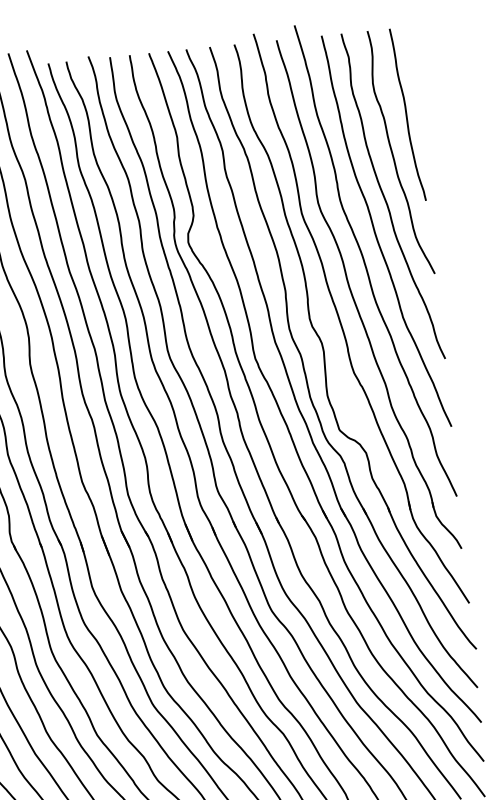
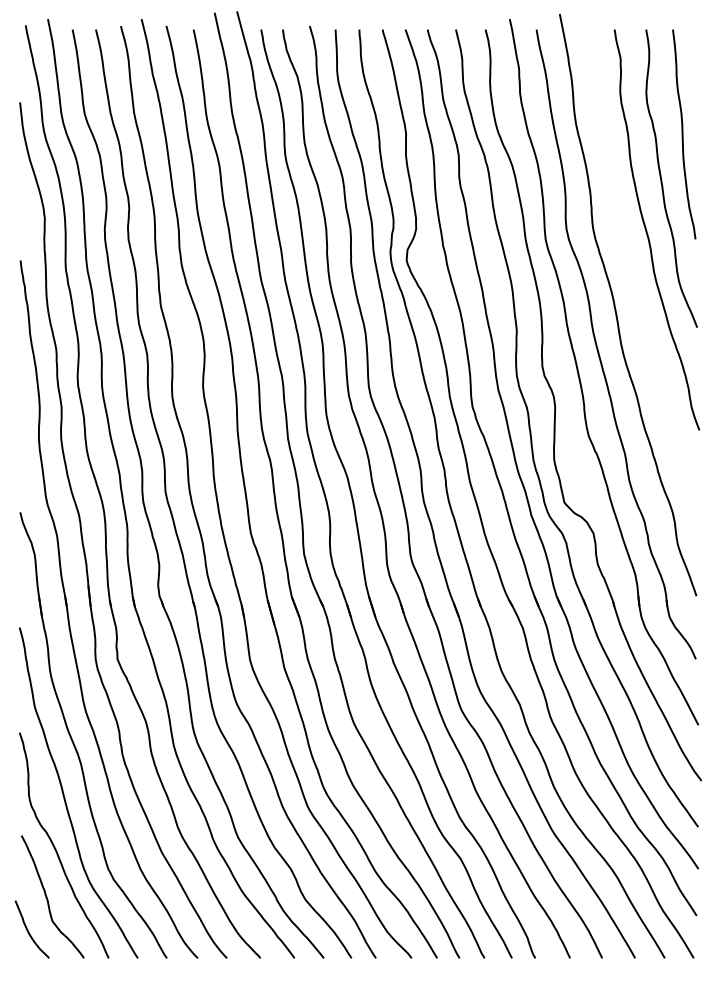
curve: (376, 235) -> (632, 274), removed

